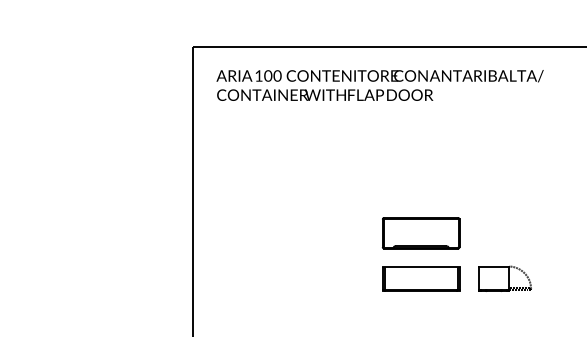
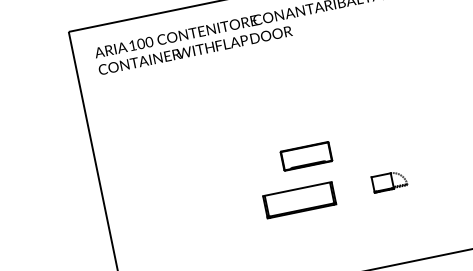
part: (420, 233) -> (305, 156), size x0.7
part: (421, 278) -> (299, 199), moved
part: (504, 278) -> (389, 181), size x0.7

